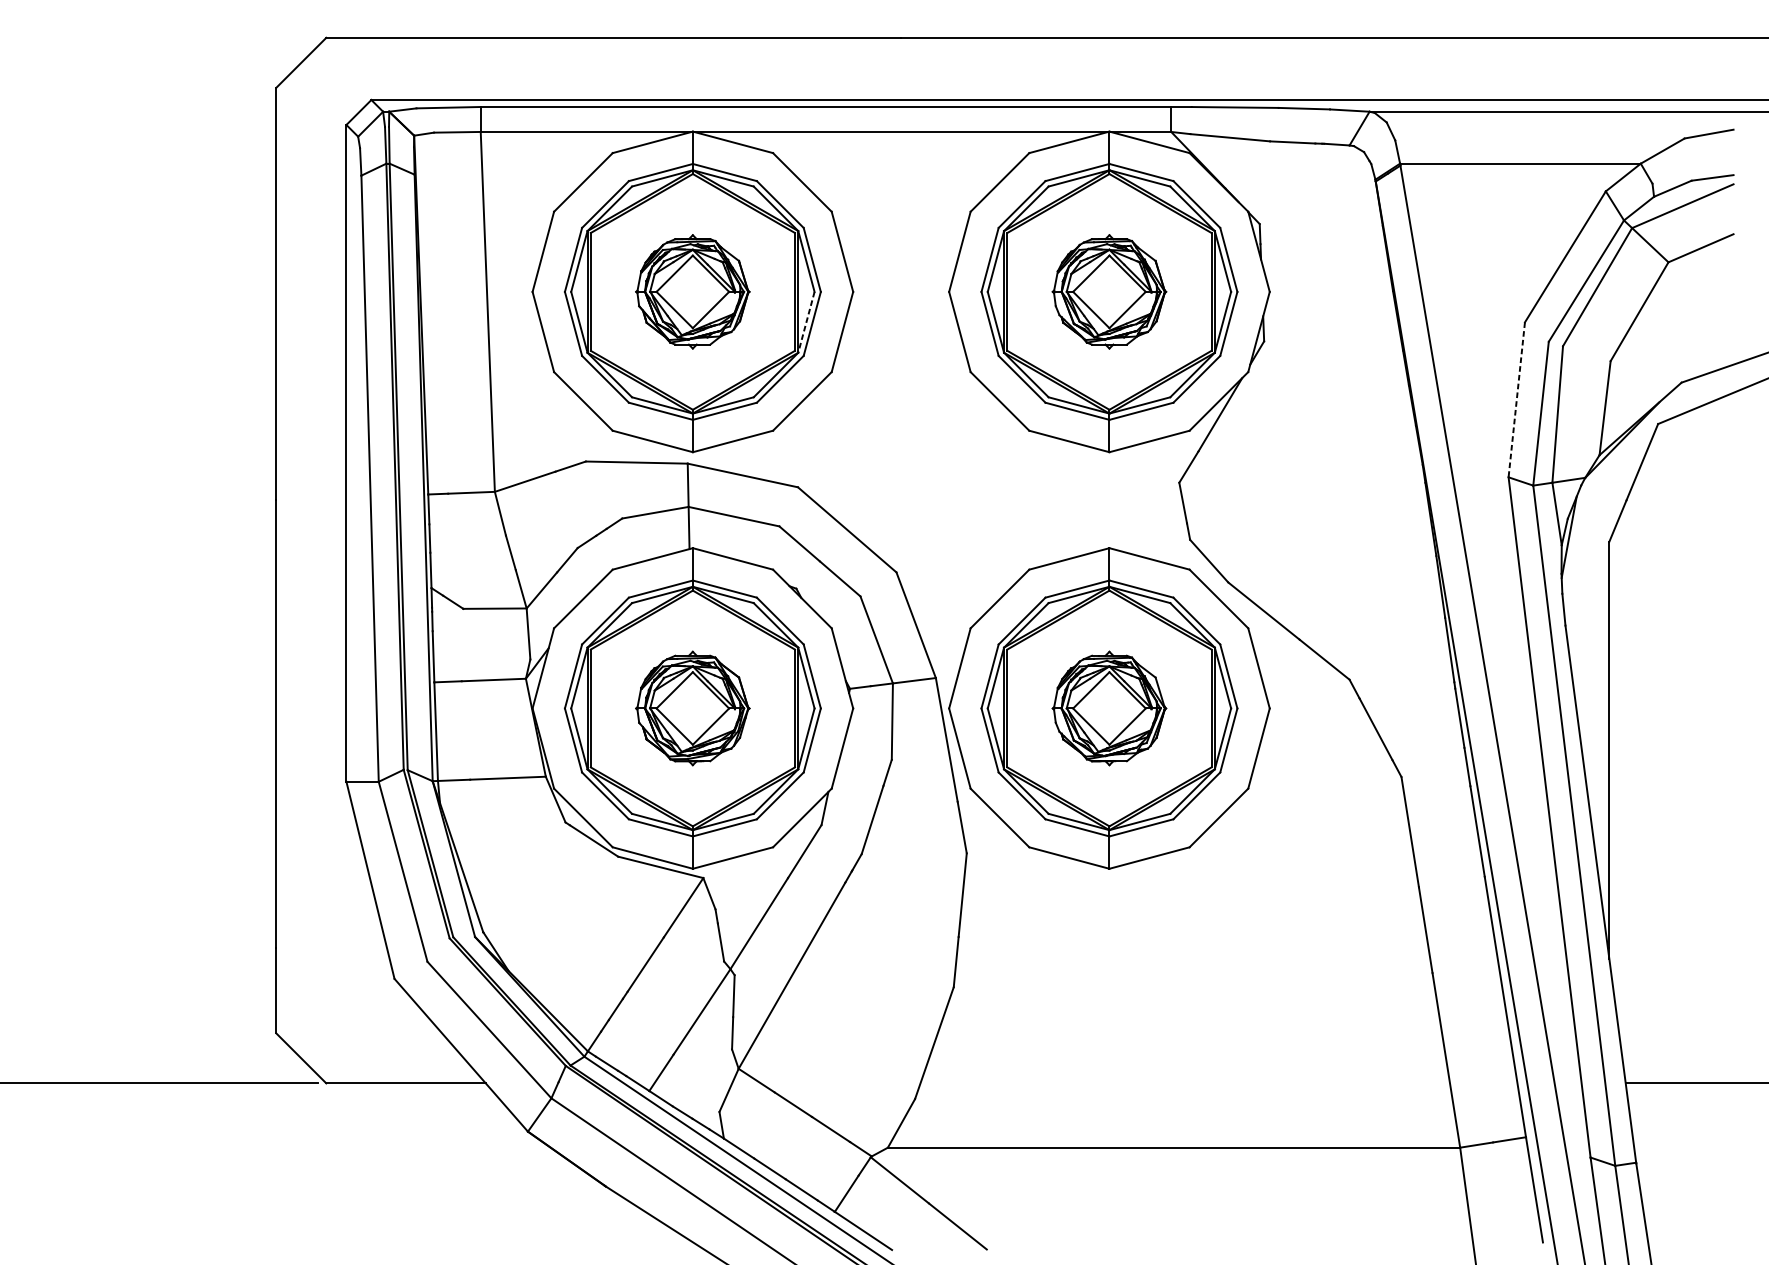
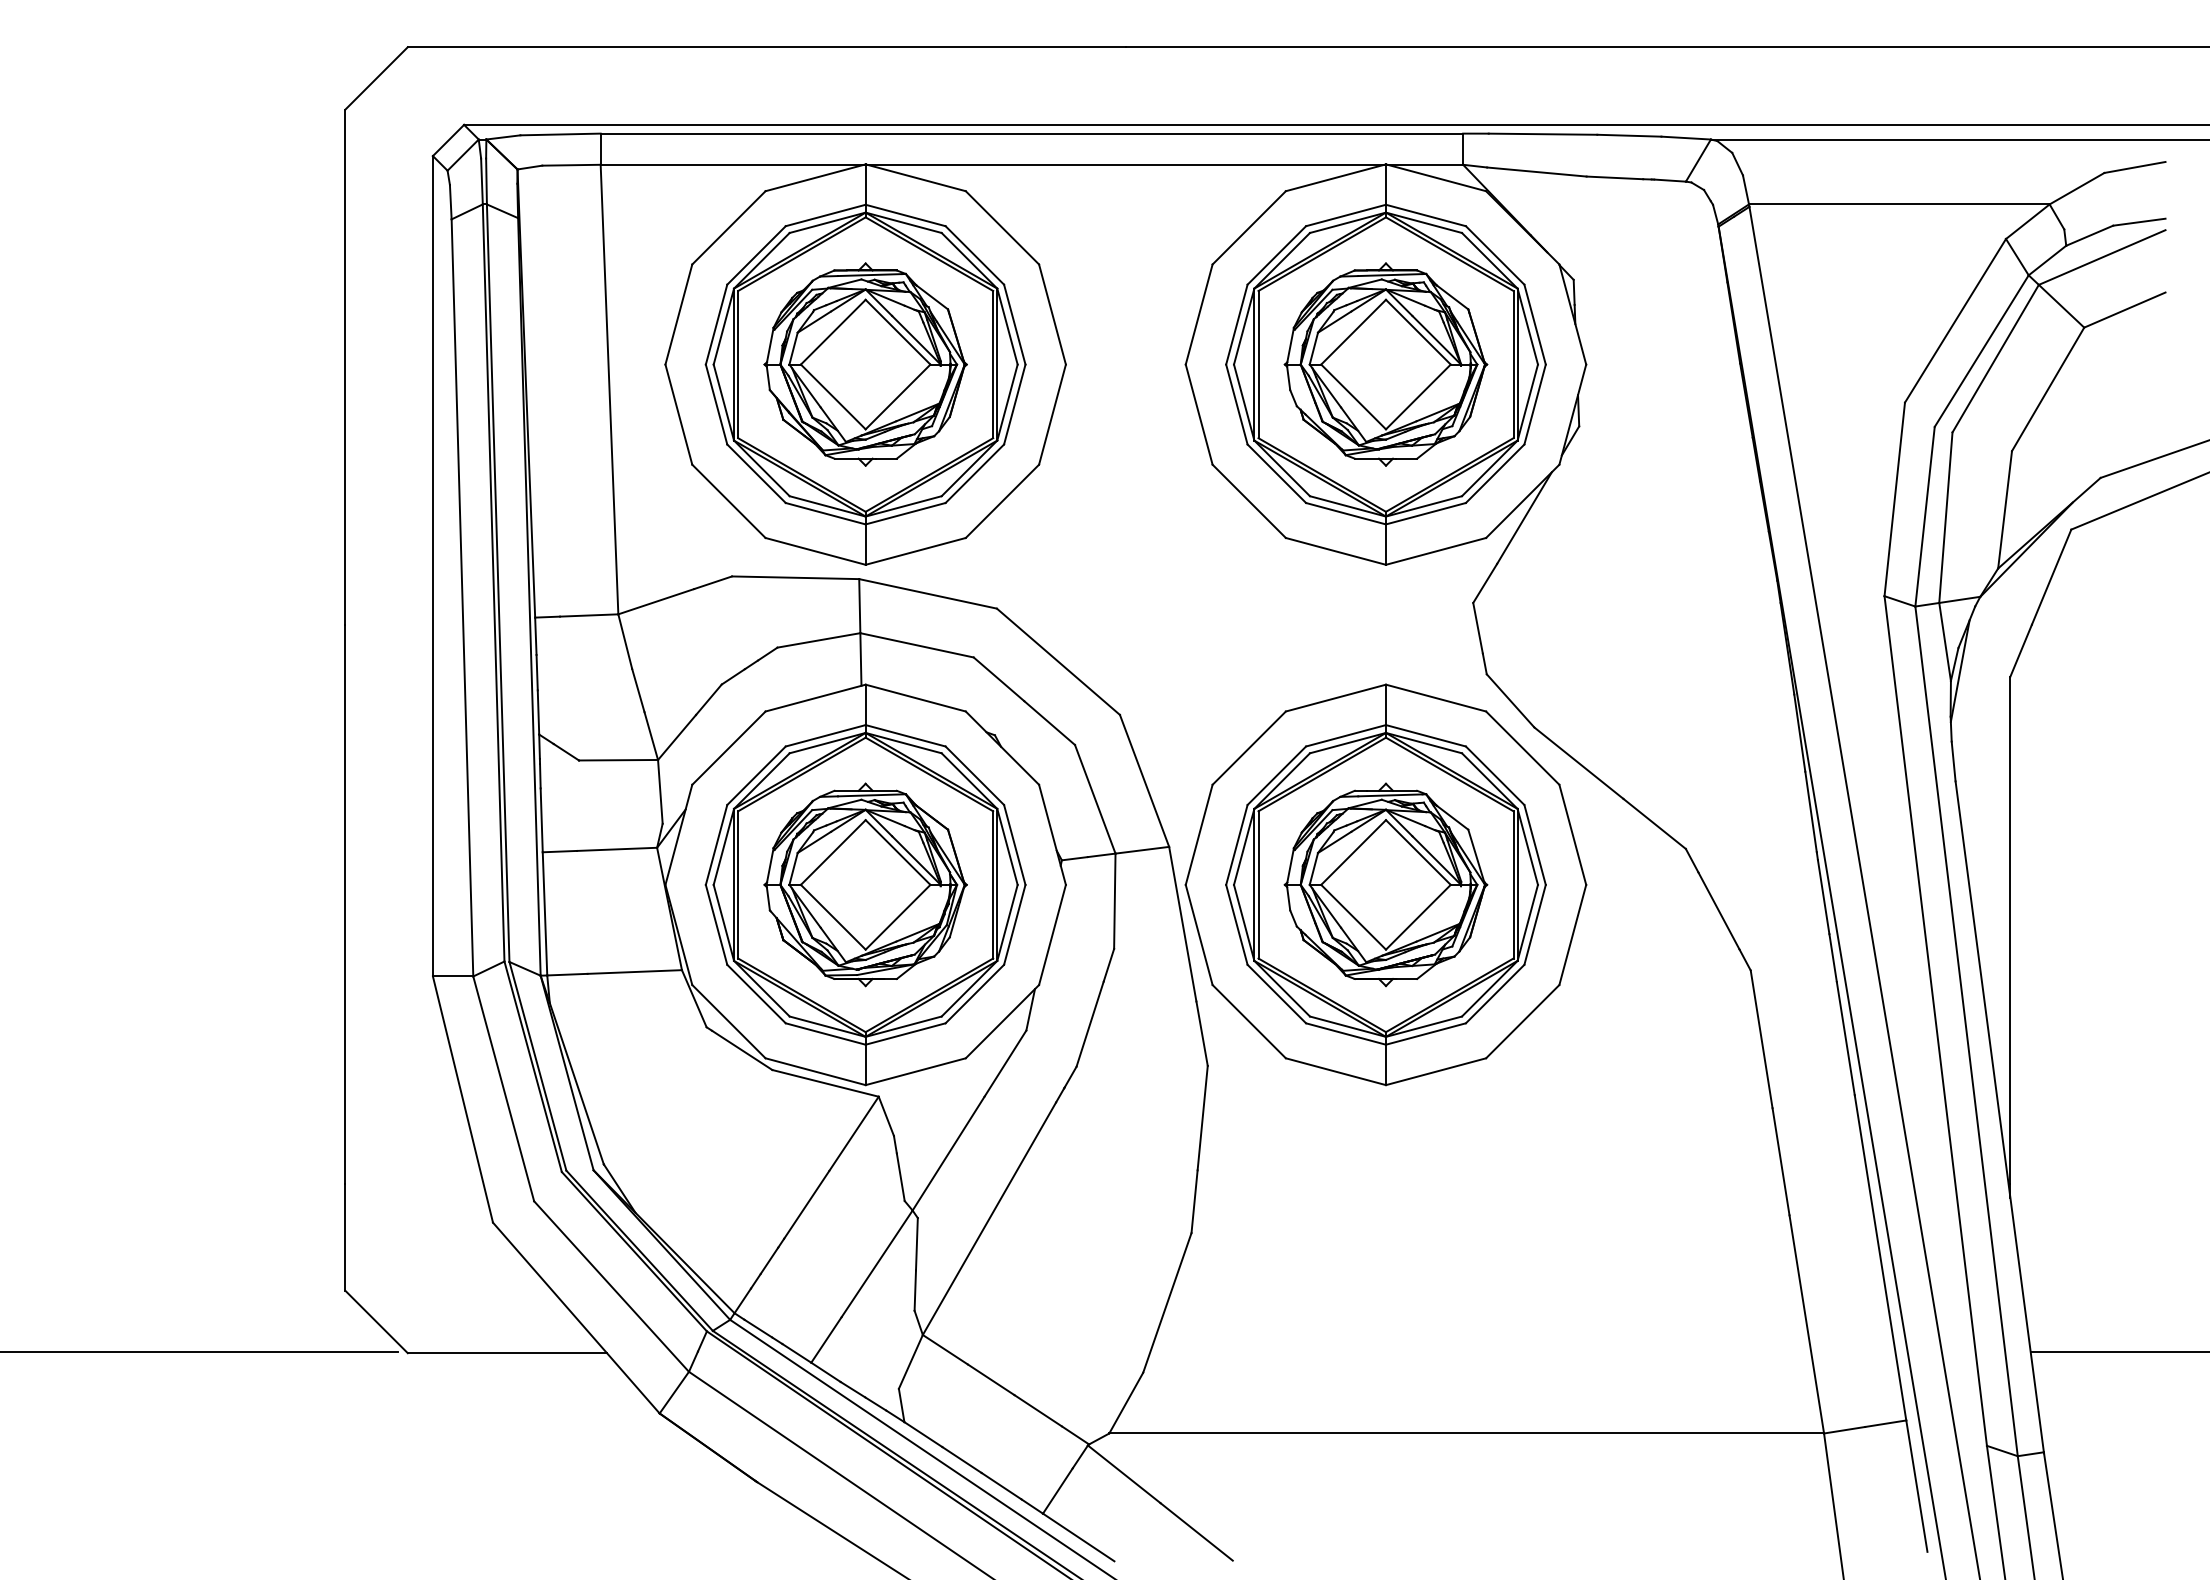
part: (692, 291) -> (865, 364), size x1.43
part: (1109, 291) -> (1385, 364), size x1.43
line: (806, 323) -> (1007, 403), dashed -> solid
line: (1516, 399) -> (1894, 499), dashed -> solid
part: (692, 708) -> (865, 884), size x1.43
part: (1109, 708) -> (1385, 884), size x1.43

